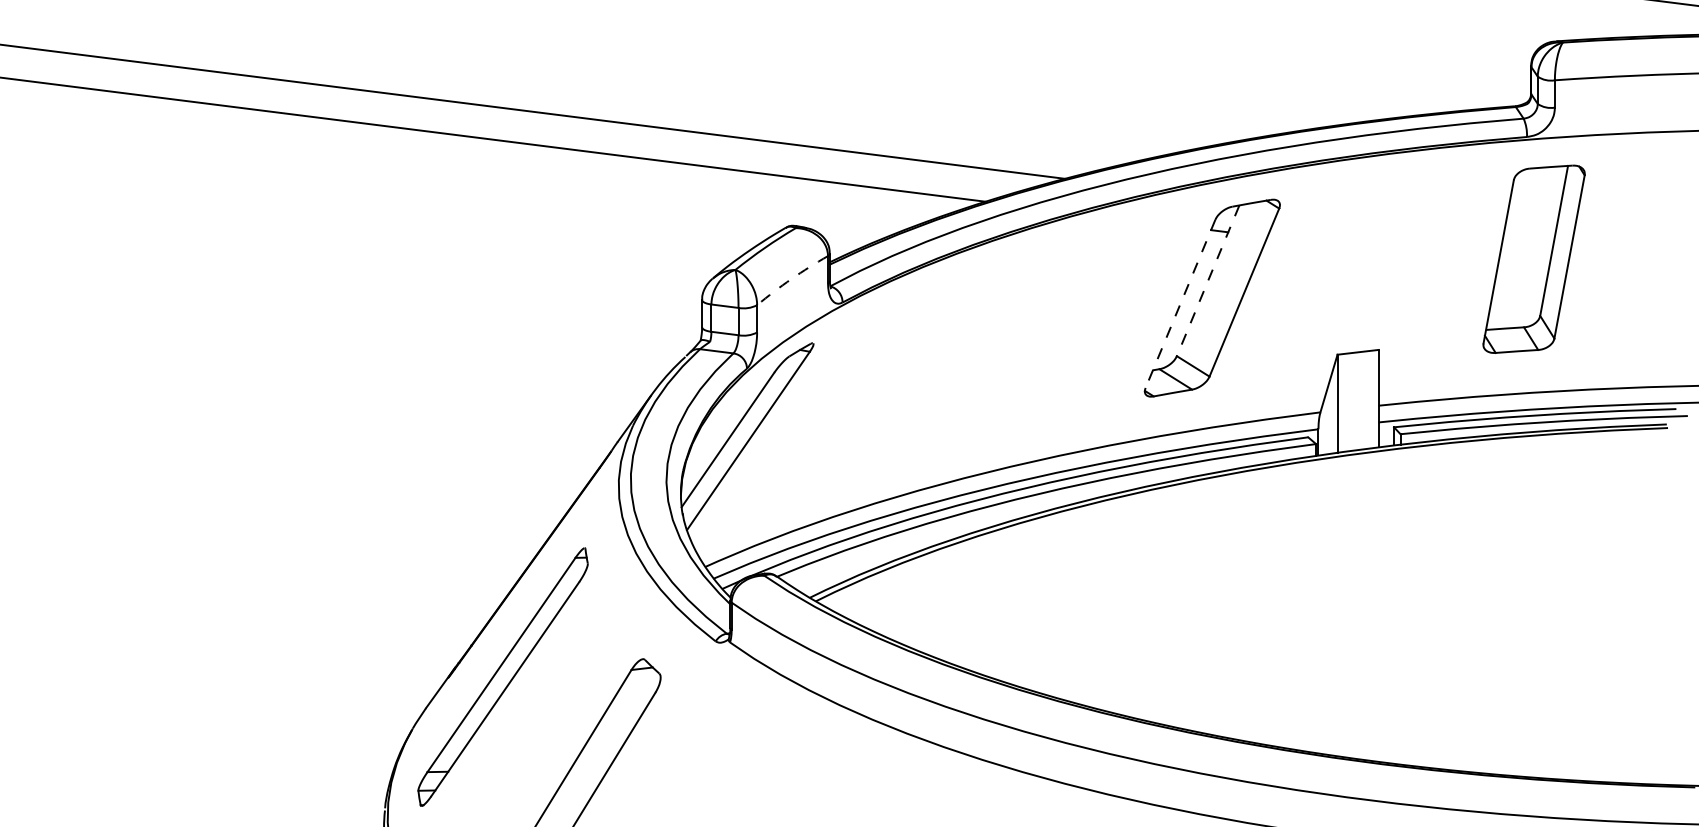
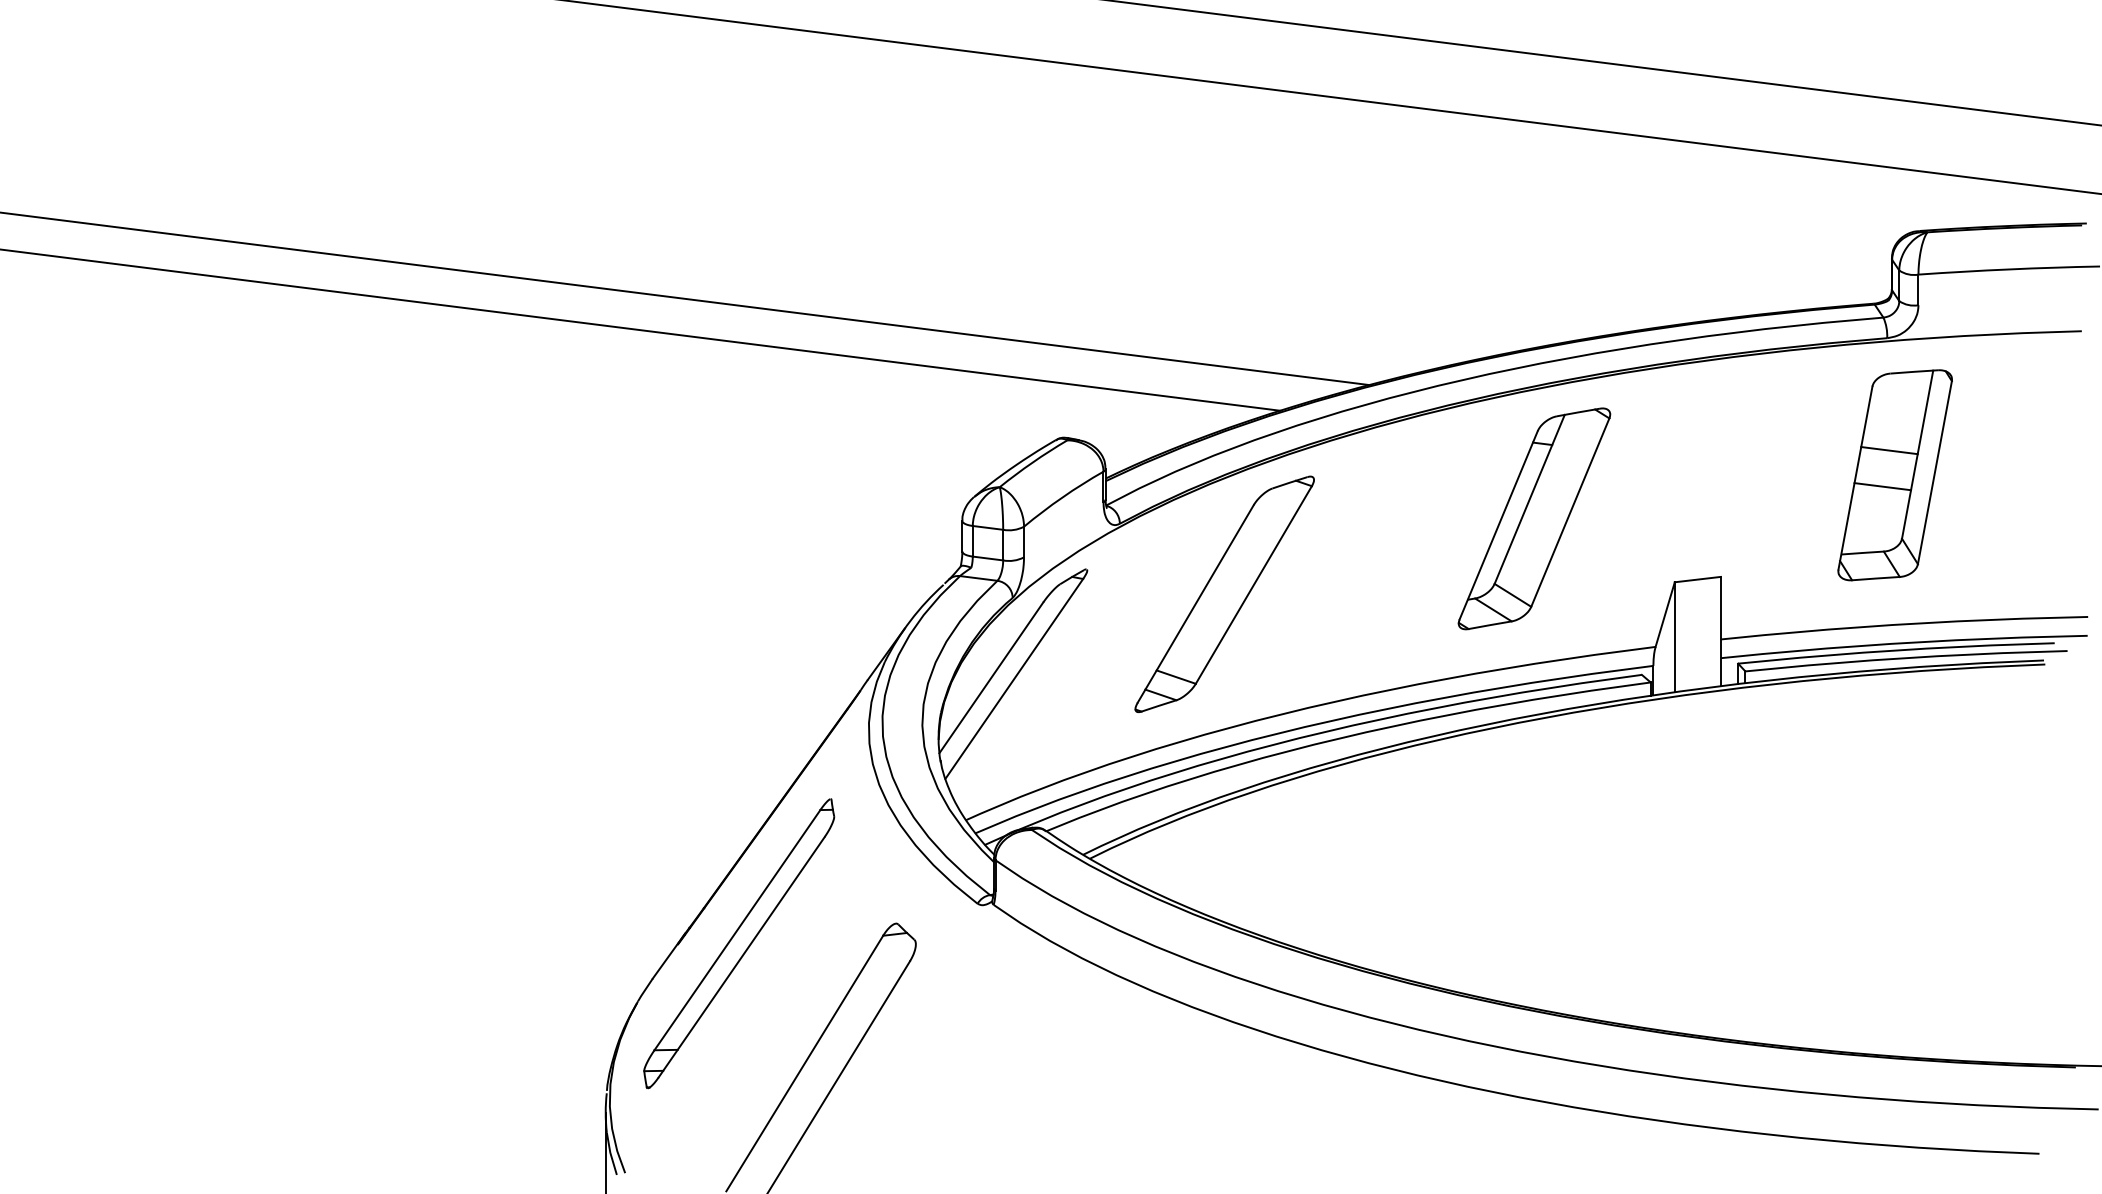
line: (1529, 237) -> (1889, 450), added
line: (1522, 269) -> (1882, 486), added
arc: (791, 279) -> (1062, 497), dashed -> solid
line: (1207, 280) -> (1529, 499), dashed -> solid
line: (1180, 304) -> (1498, 525), dashed -> solid
part: (935, 364) -> (1224, 593), added

